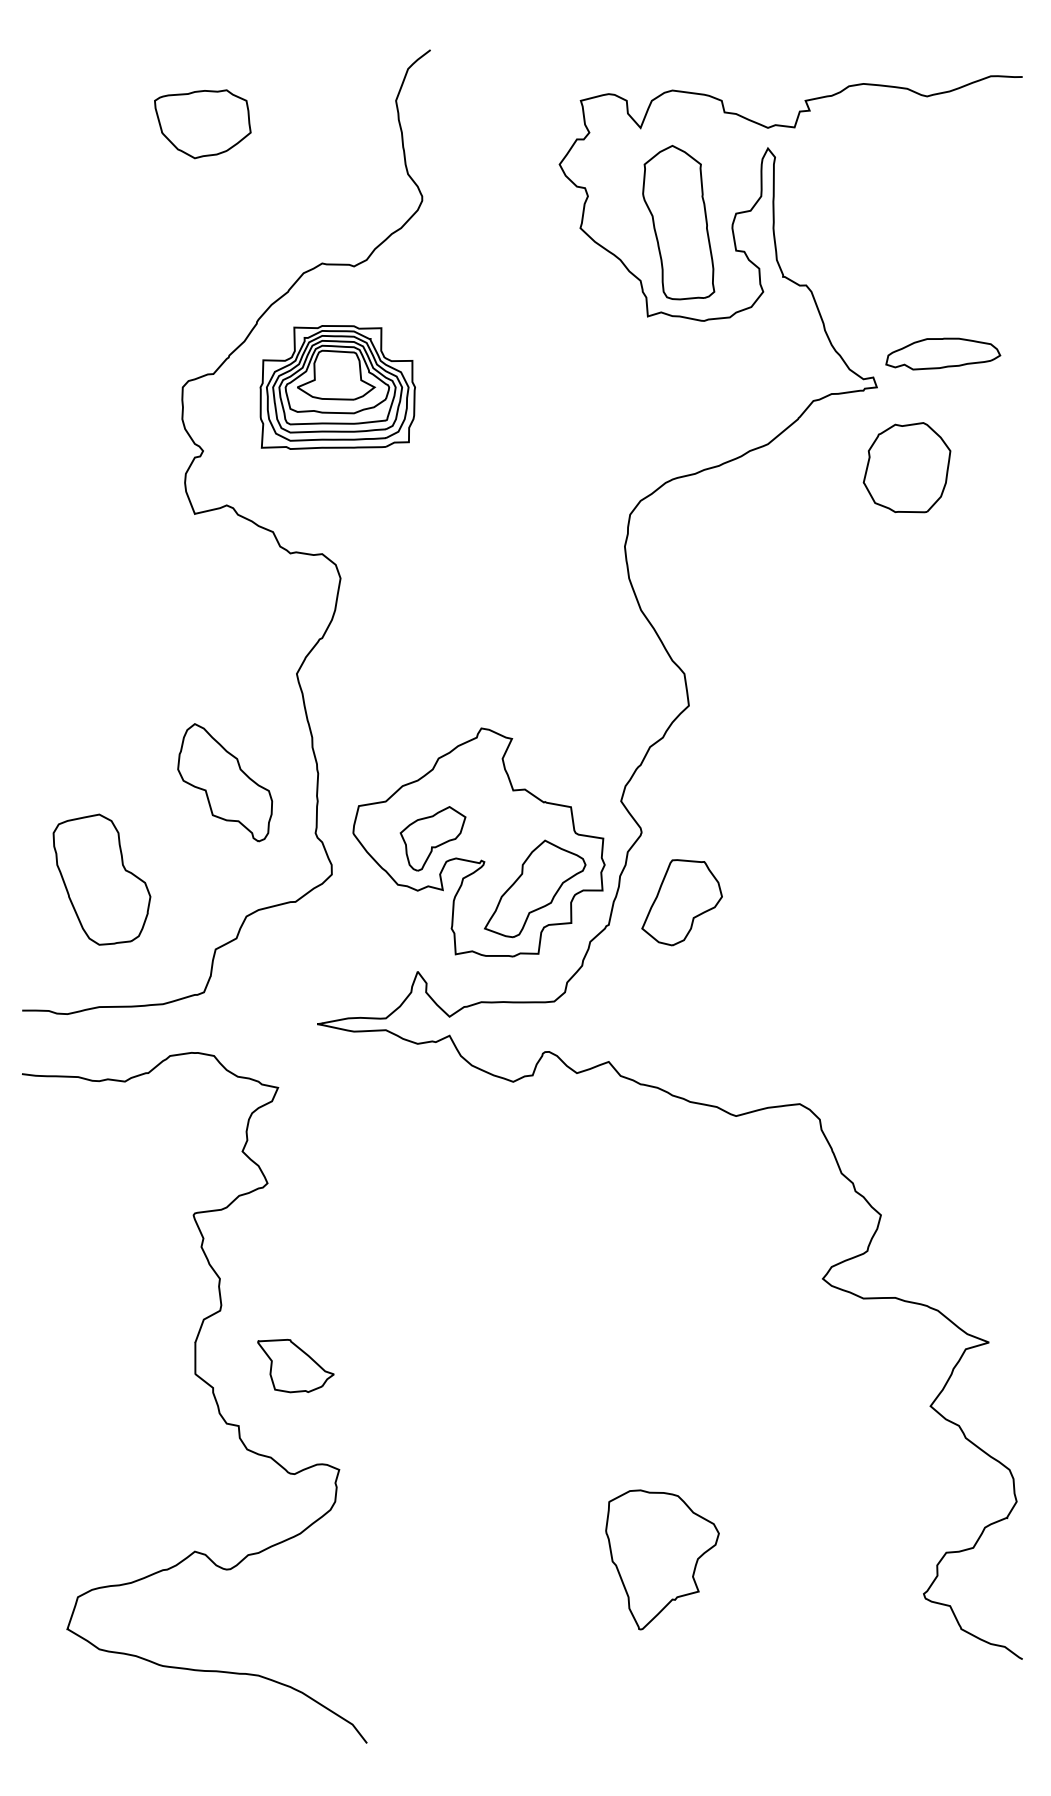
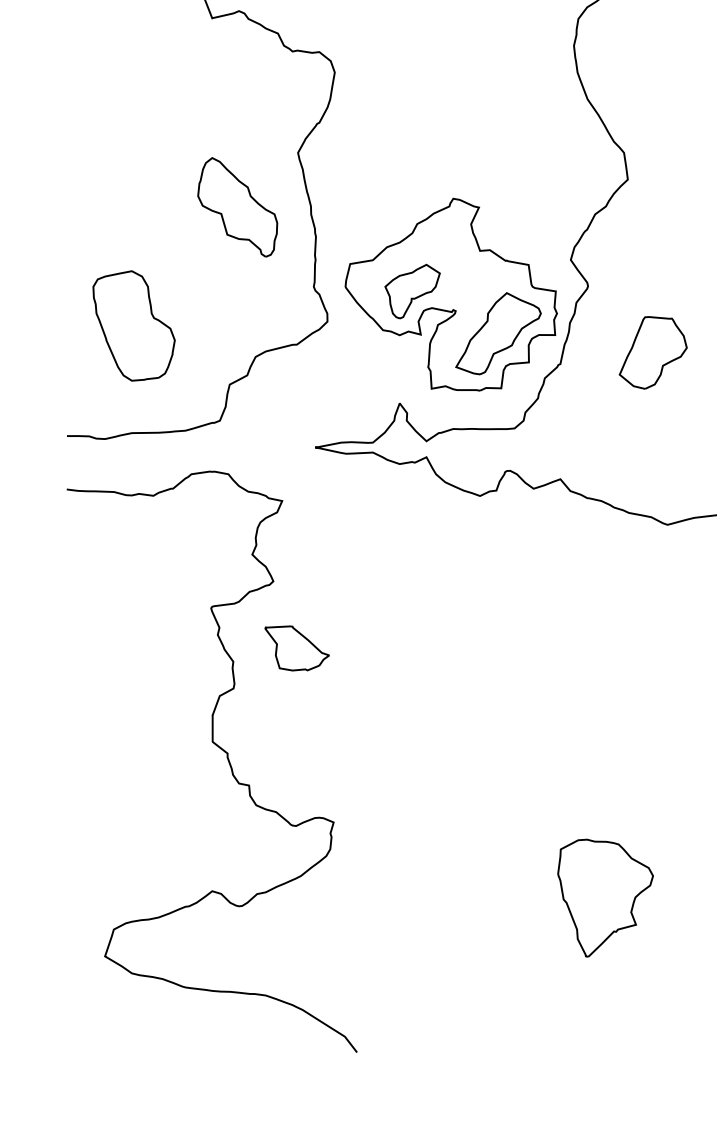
part: (225, 782) -> (238, 207), moved
part: (681, 902) -> (652, 352), moved
part: (295, 1366) -> (296, 648), moved

